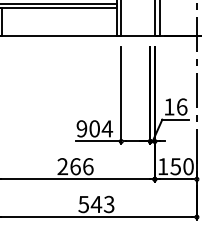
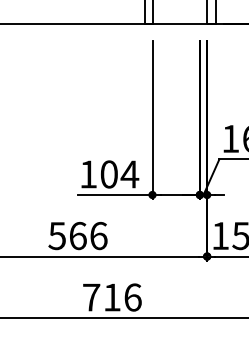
text: (81, 128) -> (87, 173), 904 -> 104
text: (62, 166) -> (56, 235), 266 -> 566
text: (96, 204) -> (112, 297), 543 -> 716

